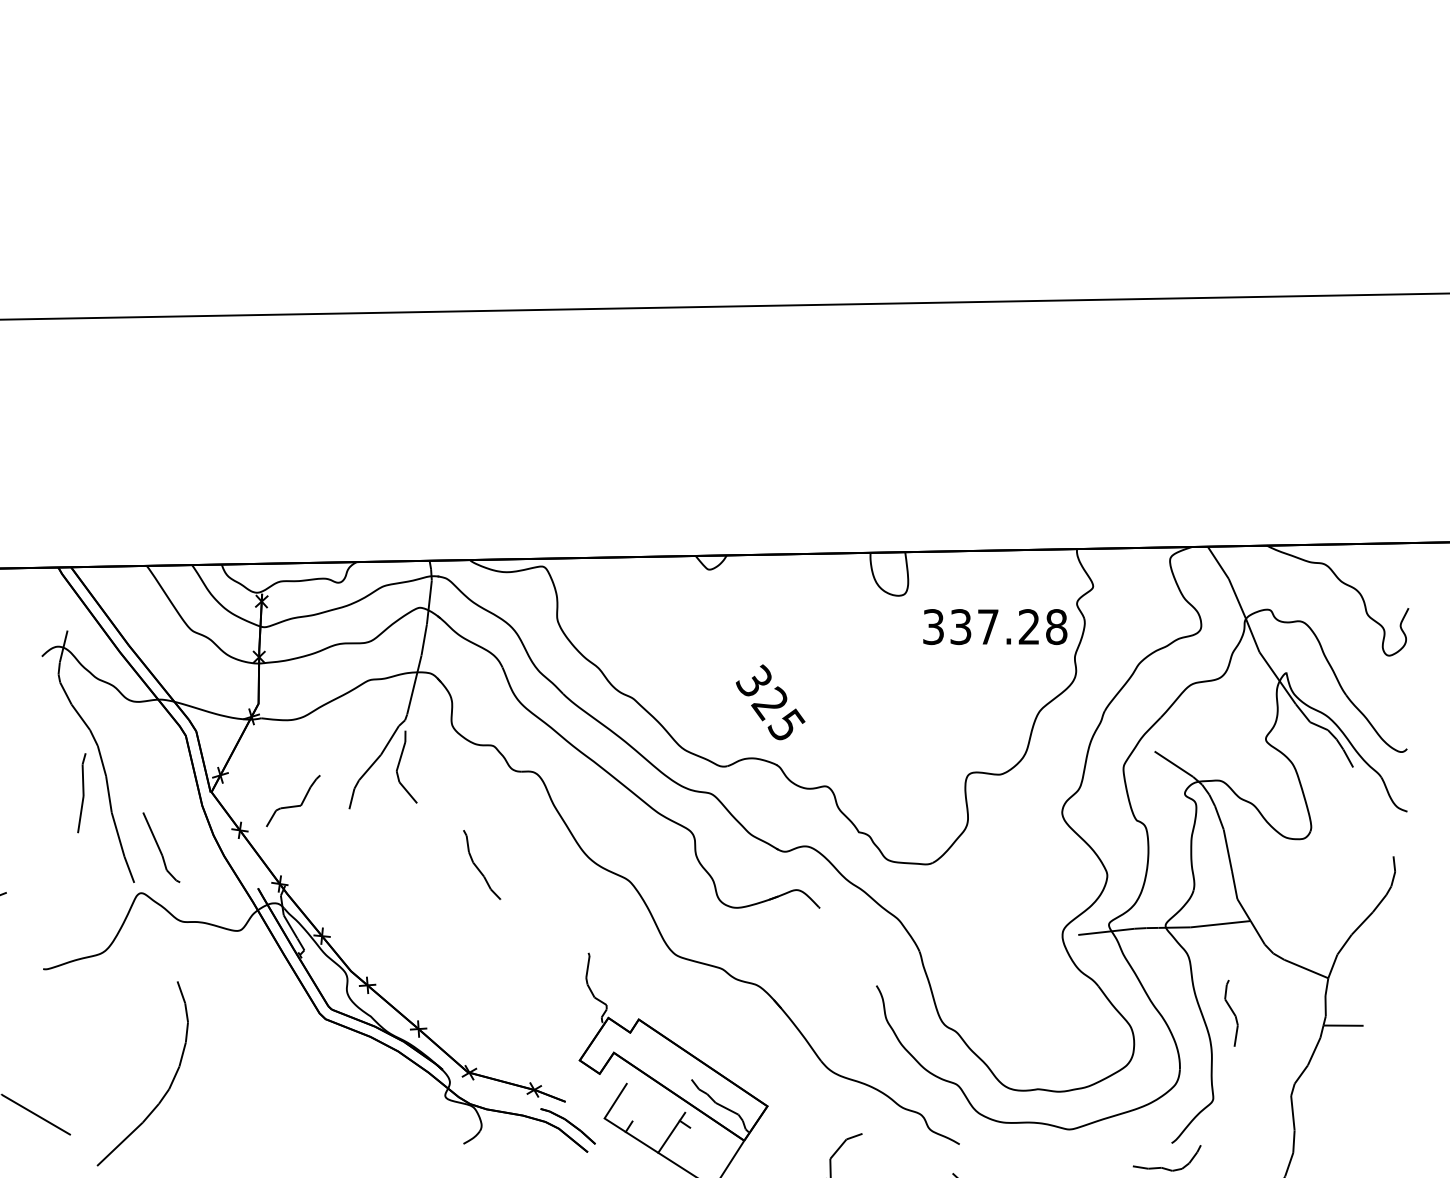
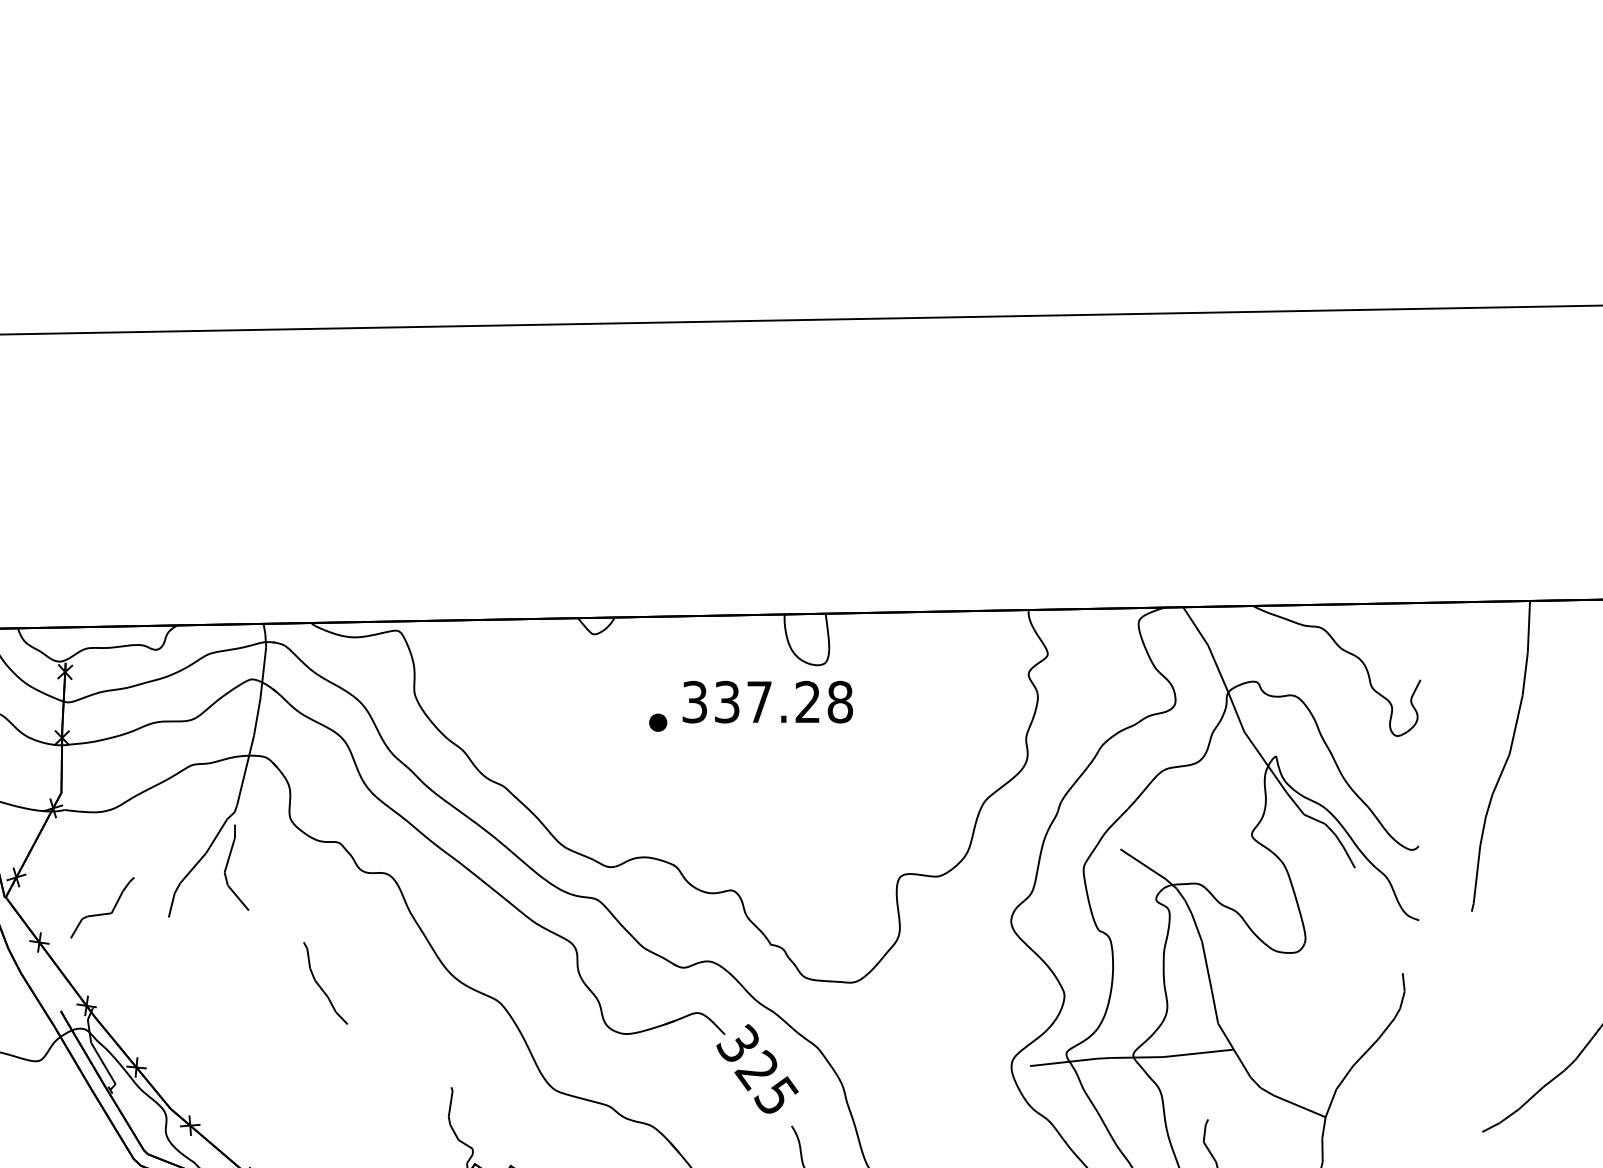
text: (995, 627) -> (768, 702), moved
part: (763, 644) -> (658, 722), added
text: (770, 702) -> (757, 1069), moved

